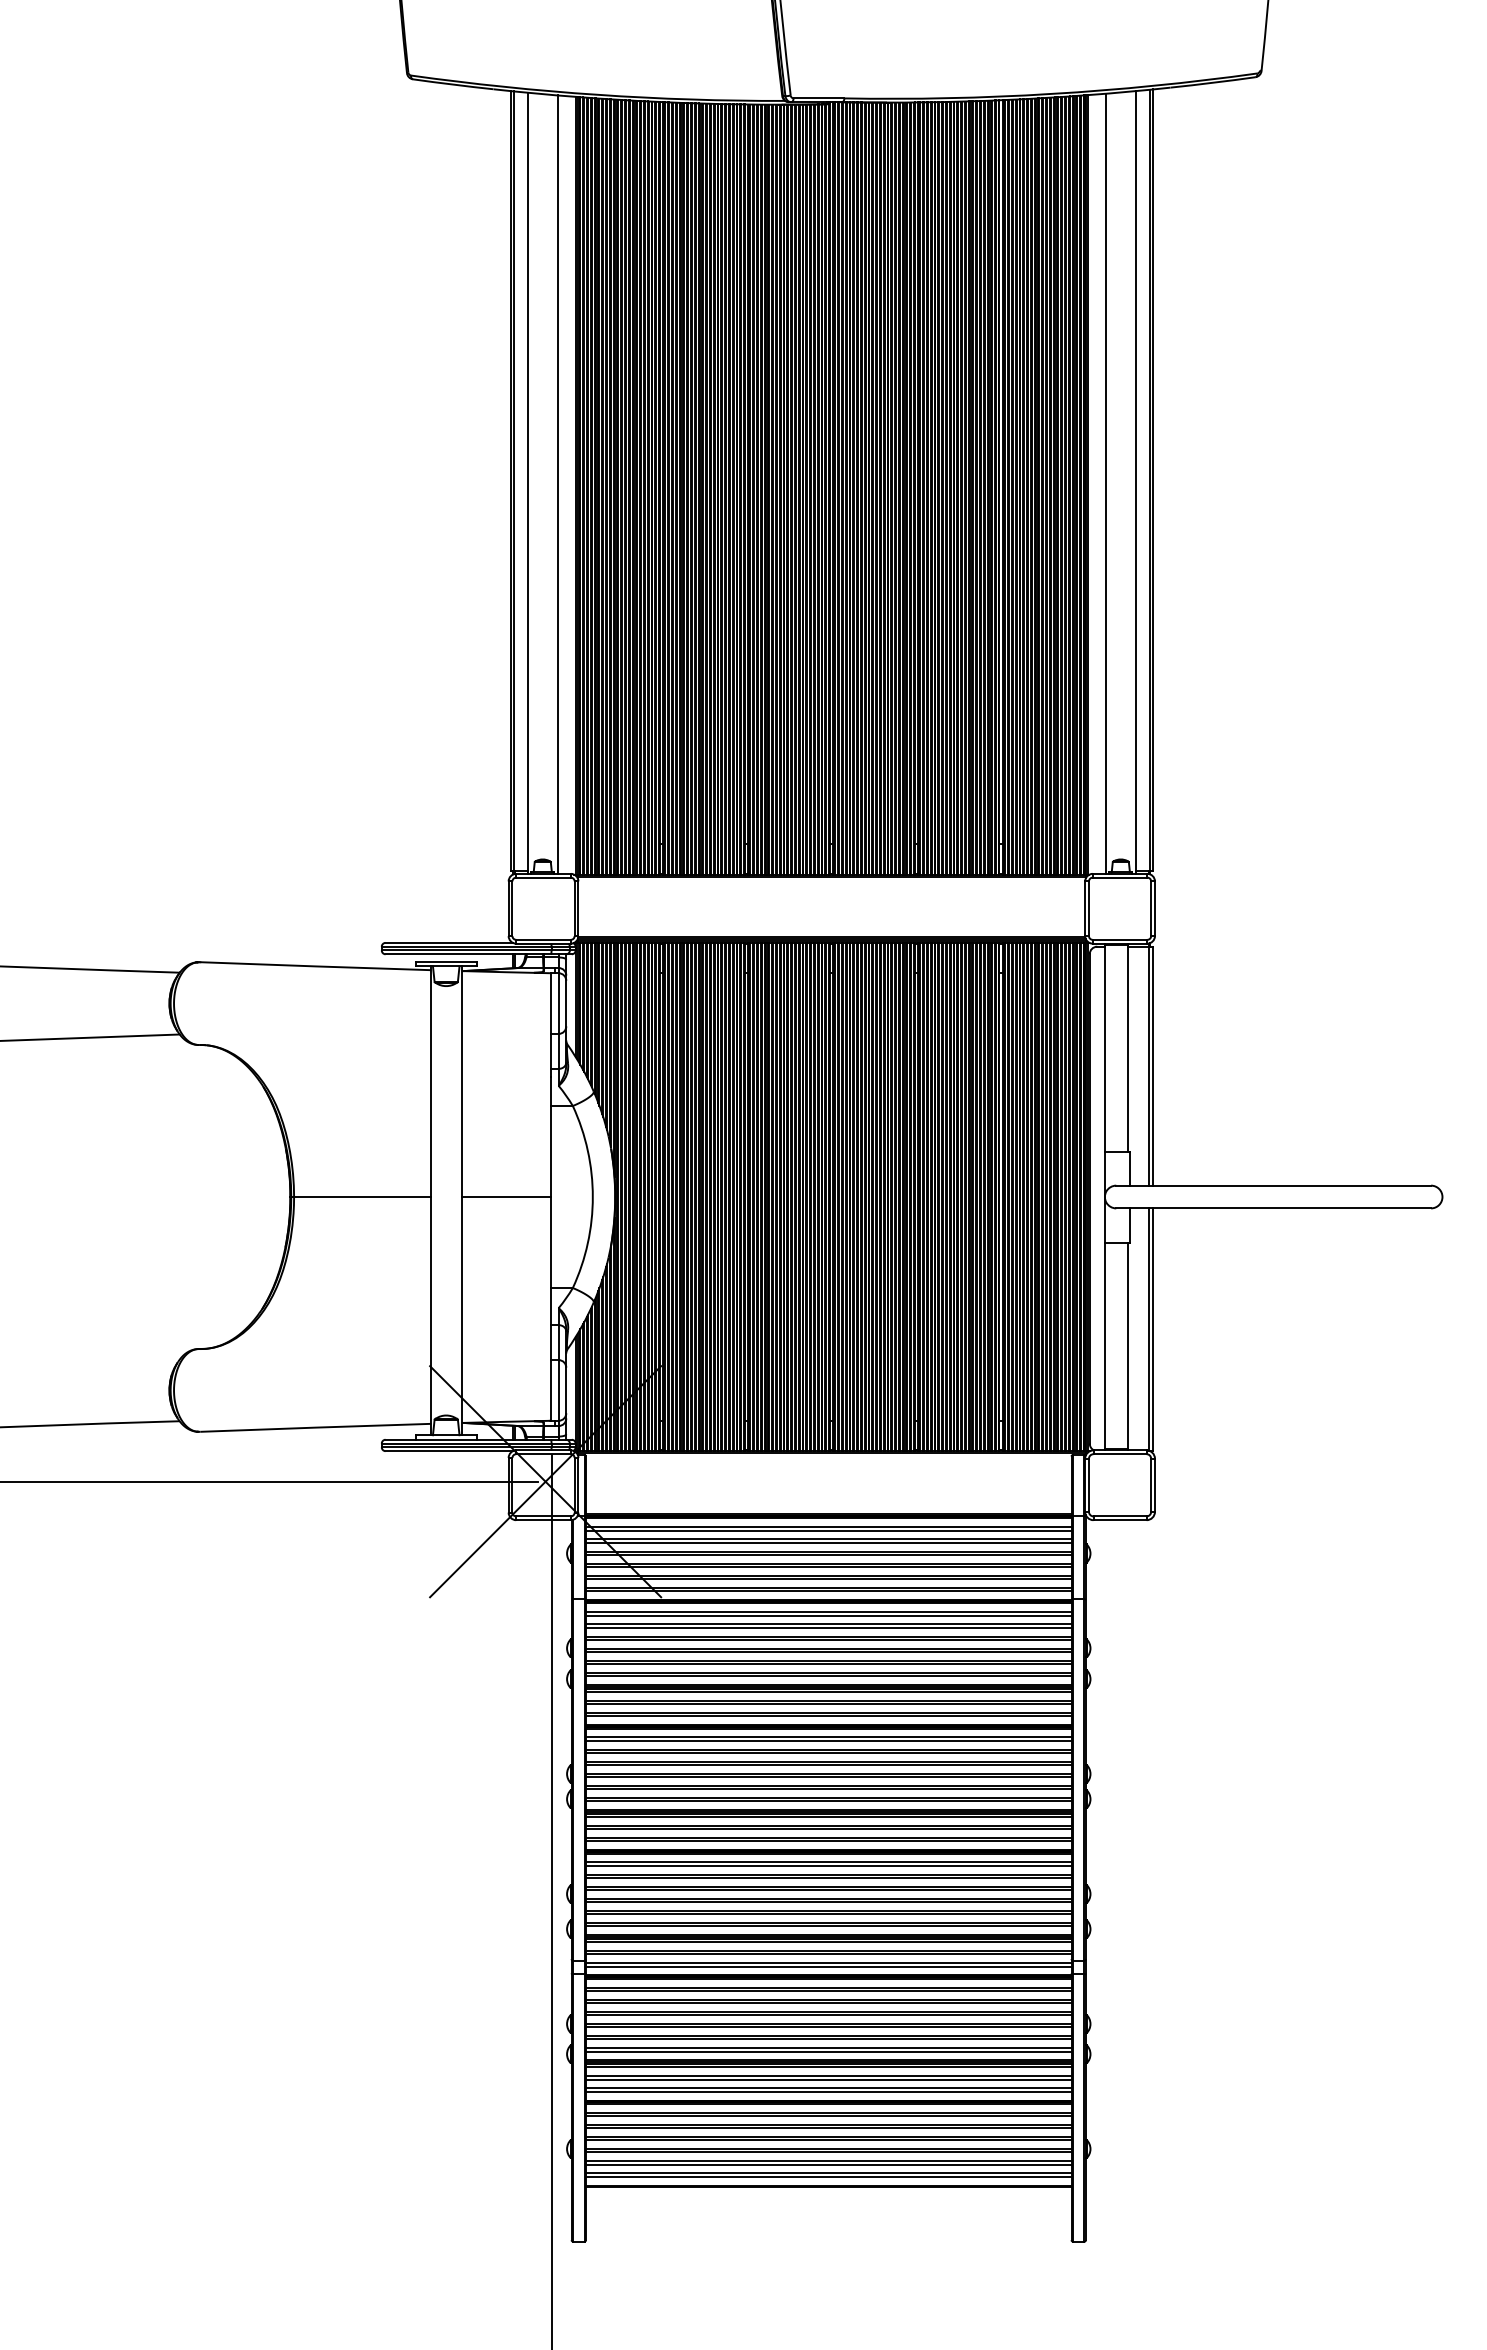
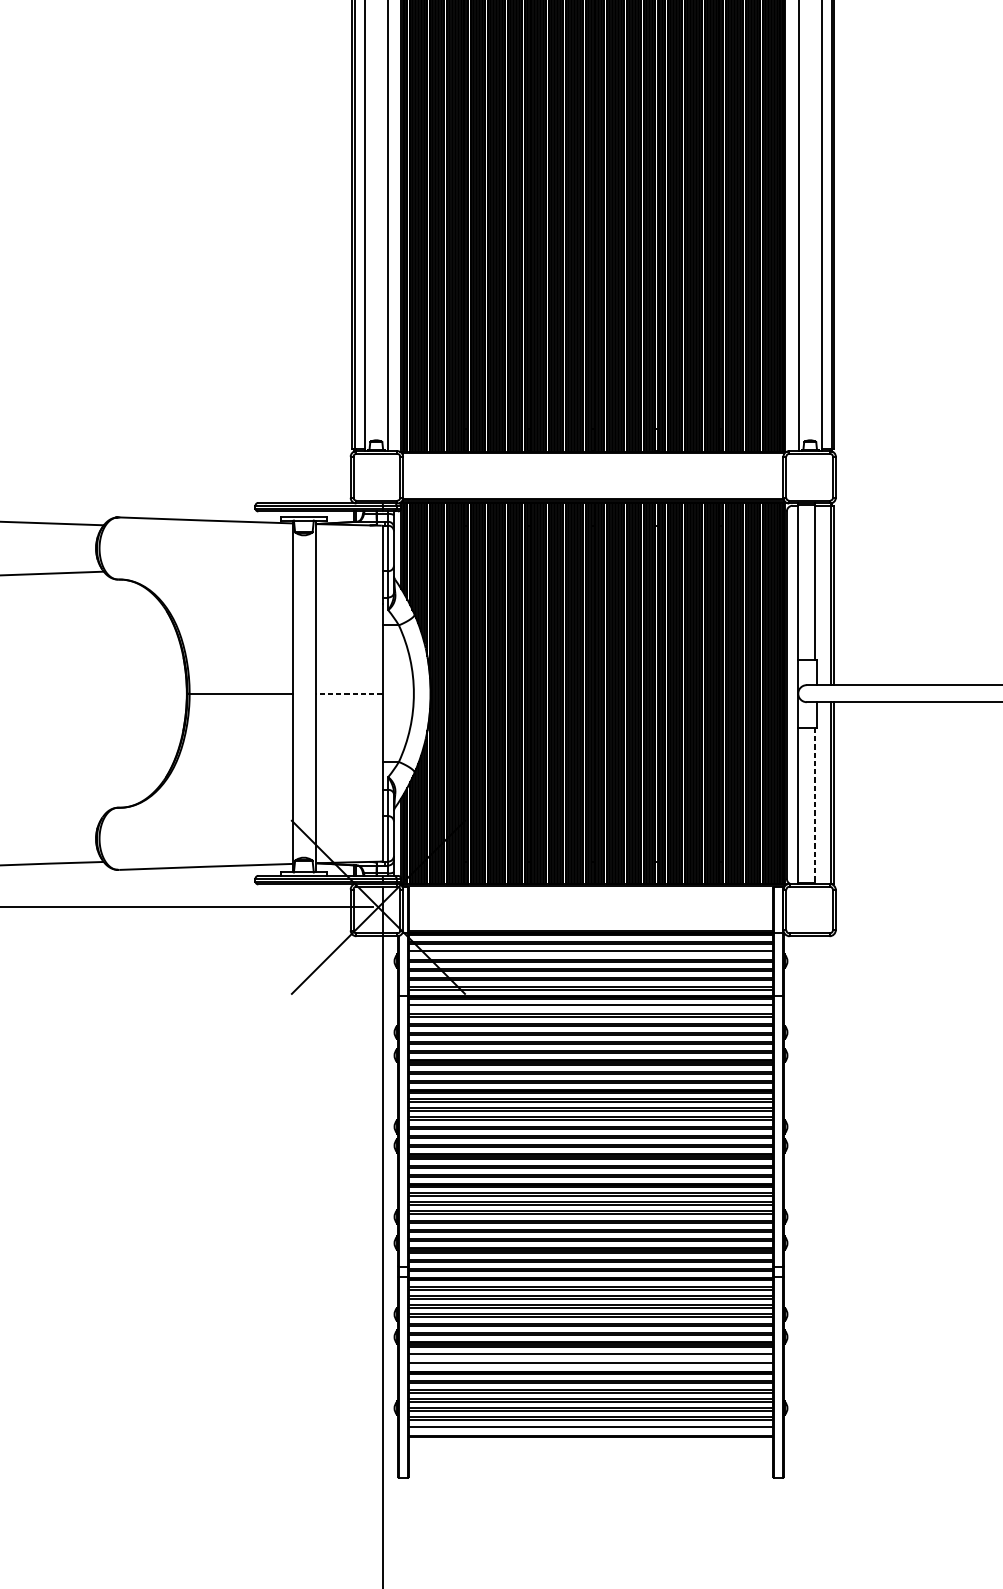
line: (506, 1197) -> (349, 694), solid -> dashed
line: (1127, 1346) -> (815, 805), solid -> dashed
line: (828, 1542) -> (590, 952), removed
line: (828, 1615) -> (590, 1007), removed
line: (828, 2079) -> (590, 1356), removed
line: (828, 2091) -> (590, 1365), removed
line: (828, 2176) -> (590, 1428), removed

